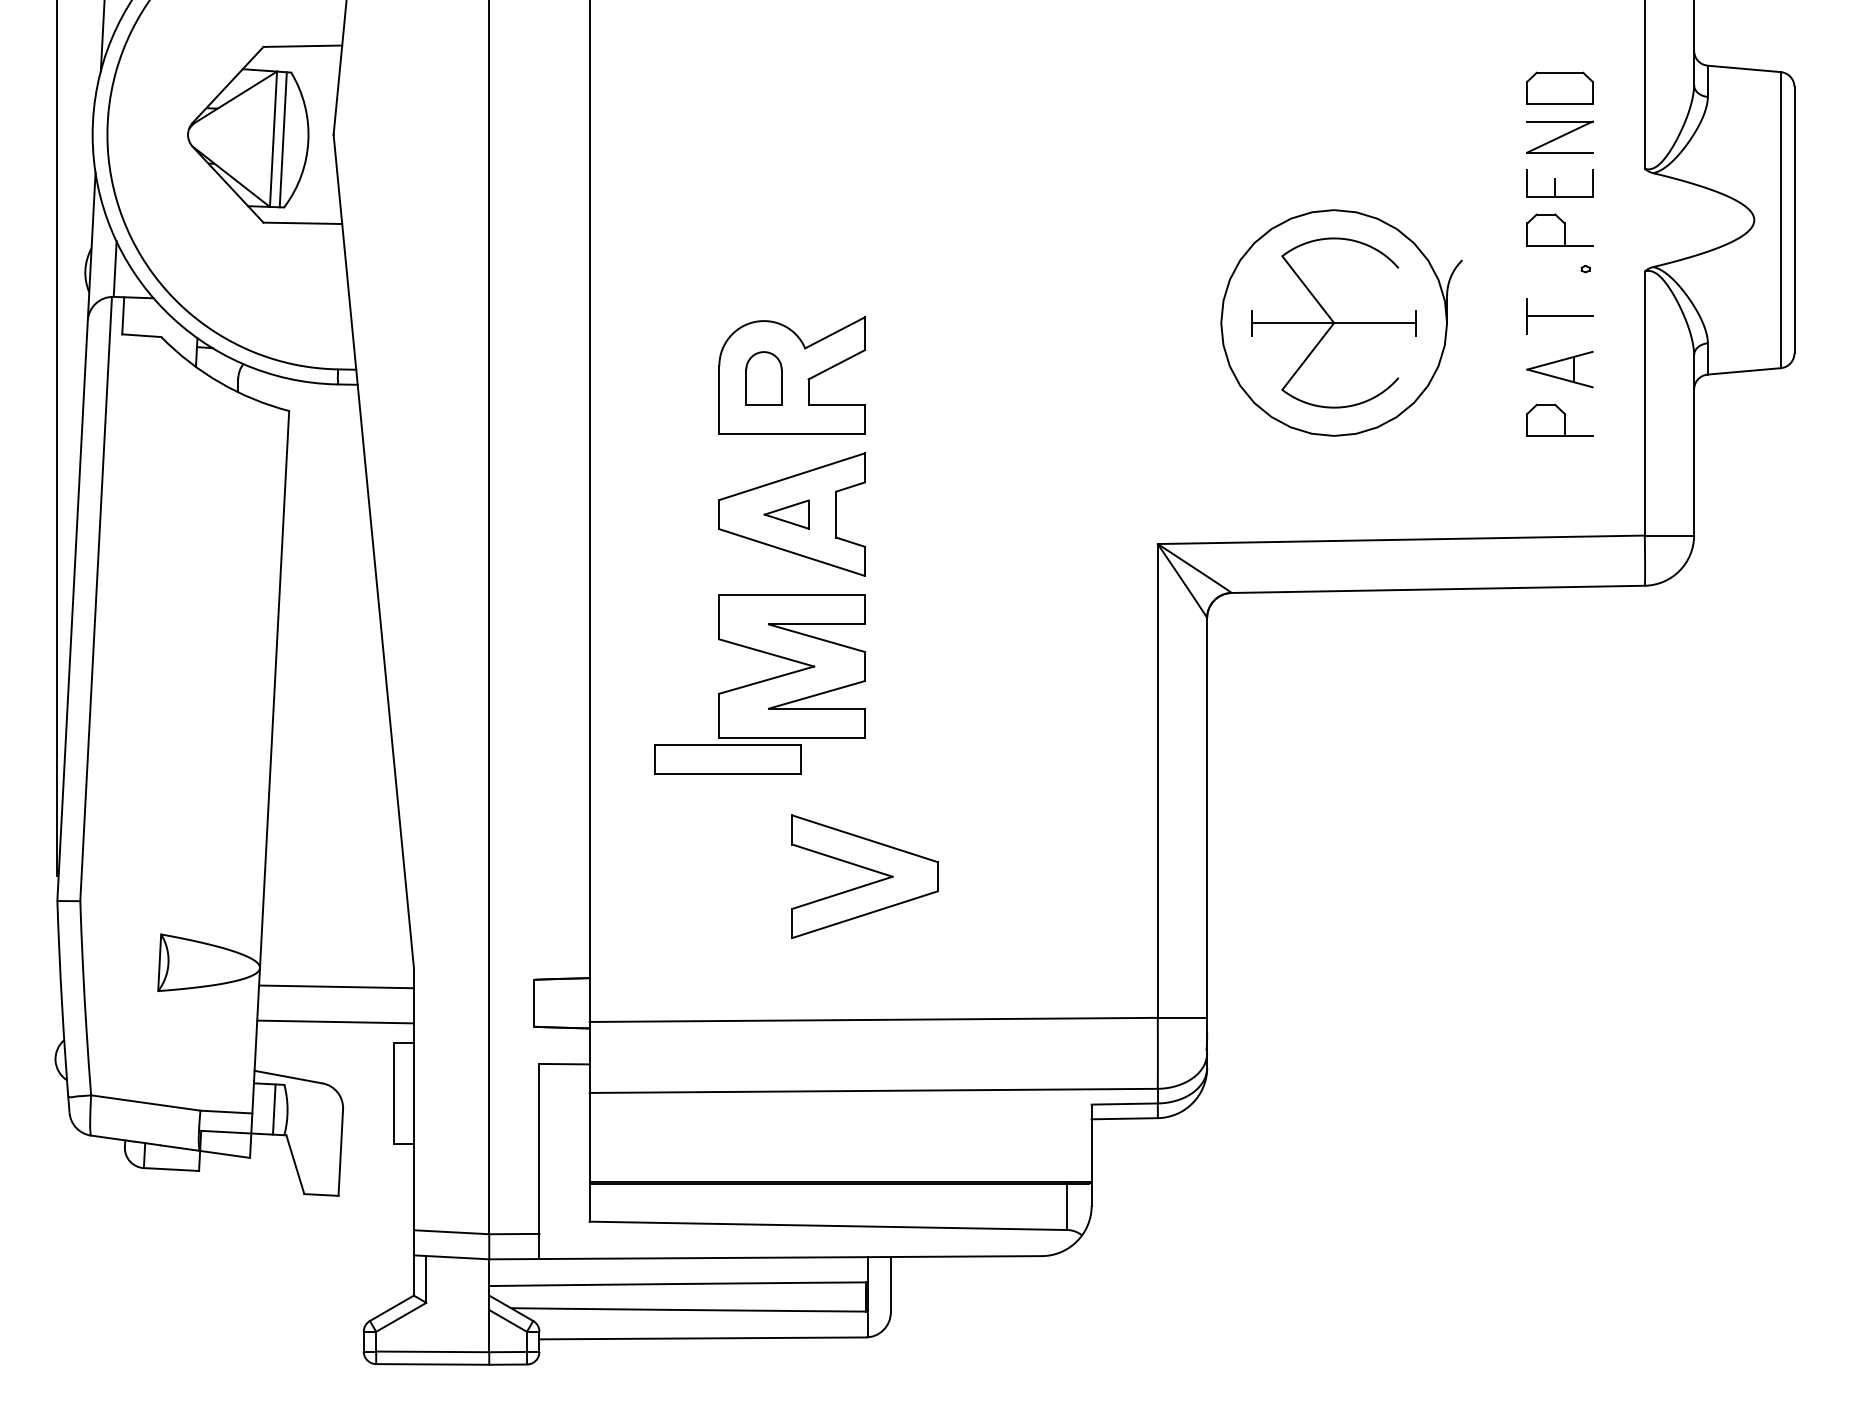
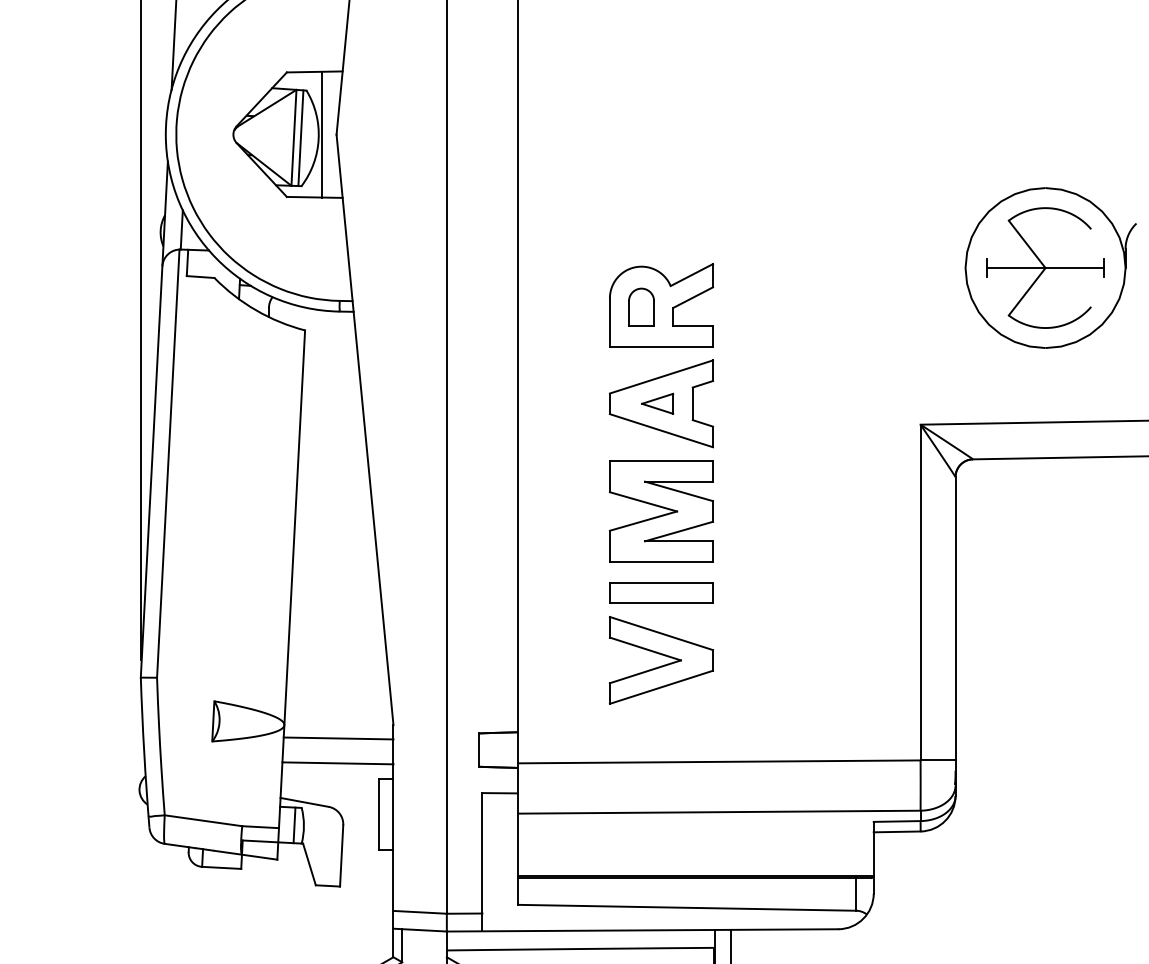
line: (313, 134) -> (322, 134), added
part: (727, 759) -> (661, 592), moved
part: (866, 869) -> (662, 655), moved

